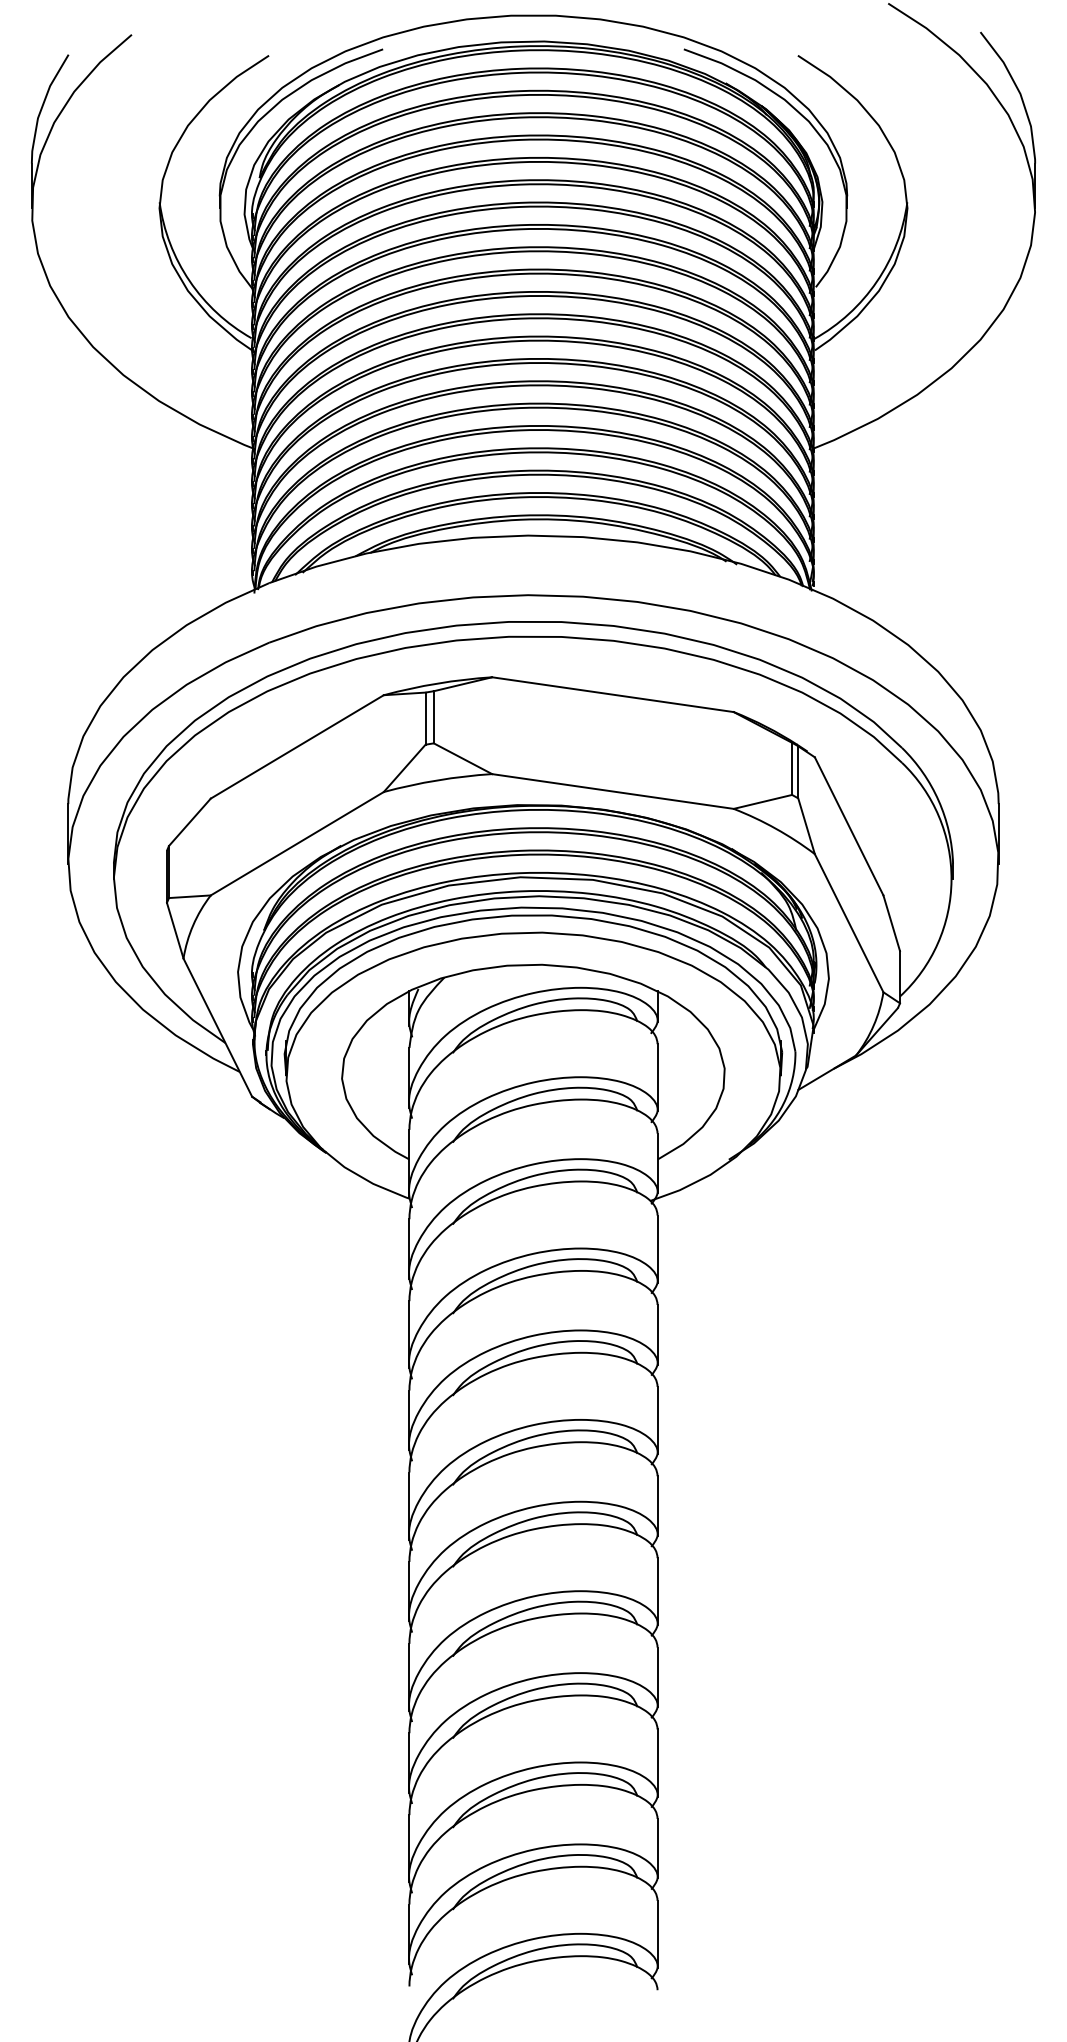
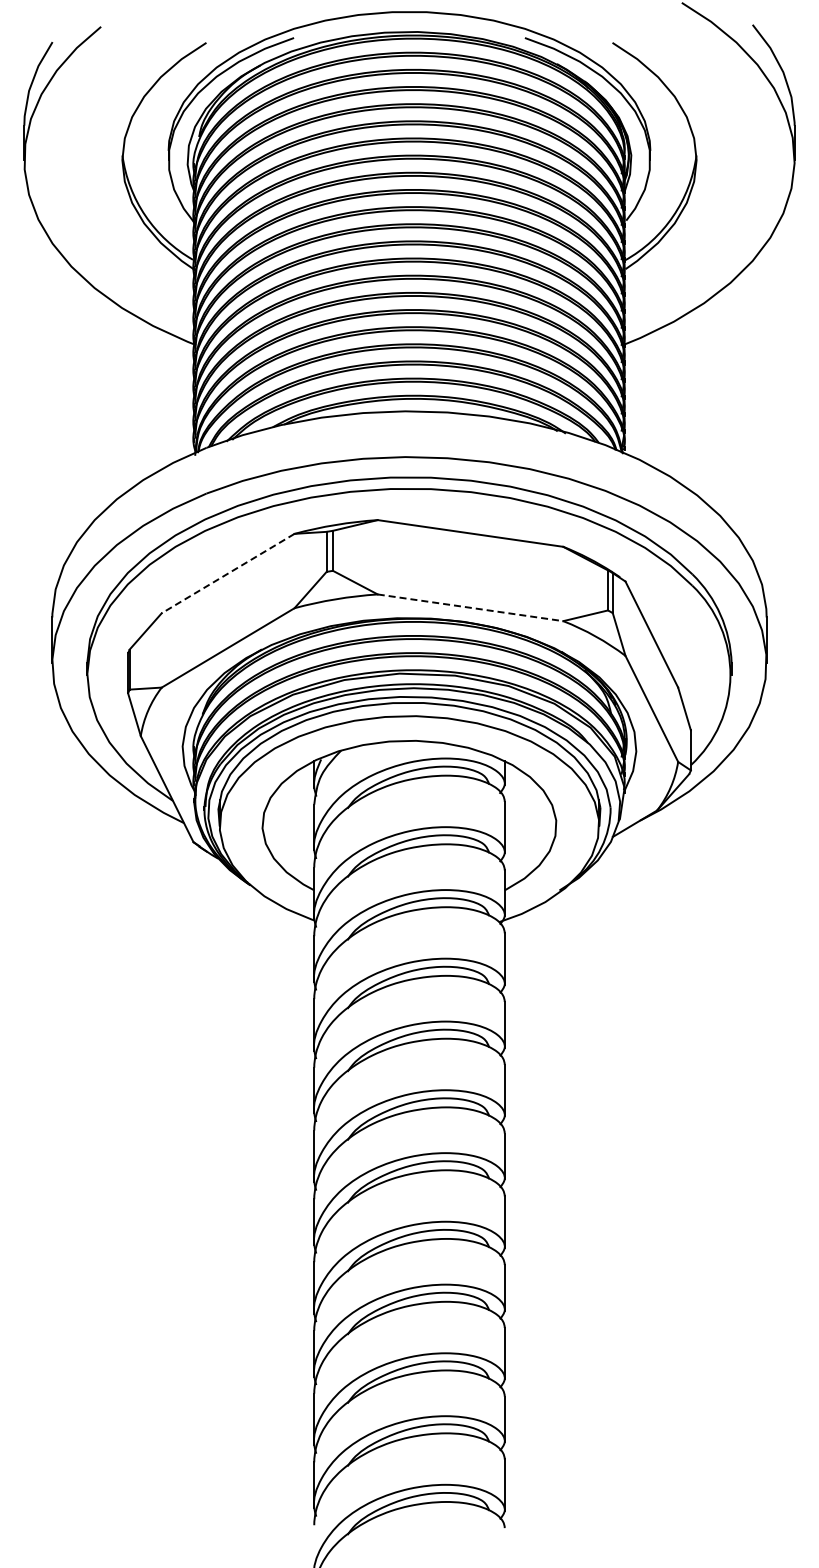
line: (296, 746) -> (227, 573), solid -> dashed
line: (612, 791) -> (470, 607), solid -> dashed

